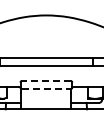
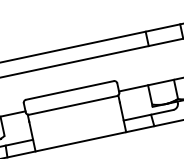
line: (45, 80) -> (68, 90), dashed -> solid
line: (46, 89) -> (73, 105), dashed -> solid

